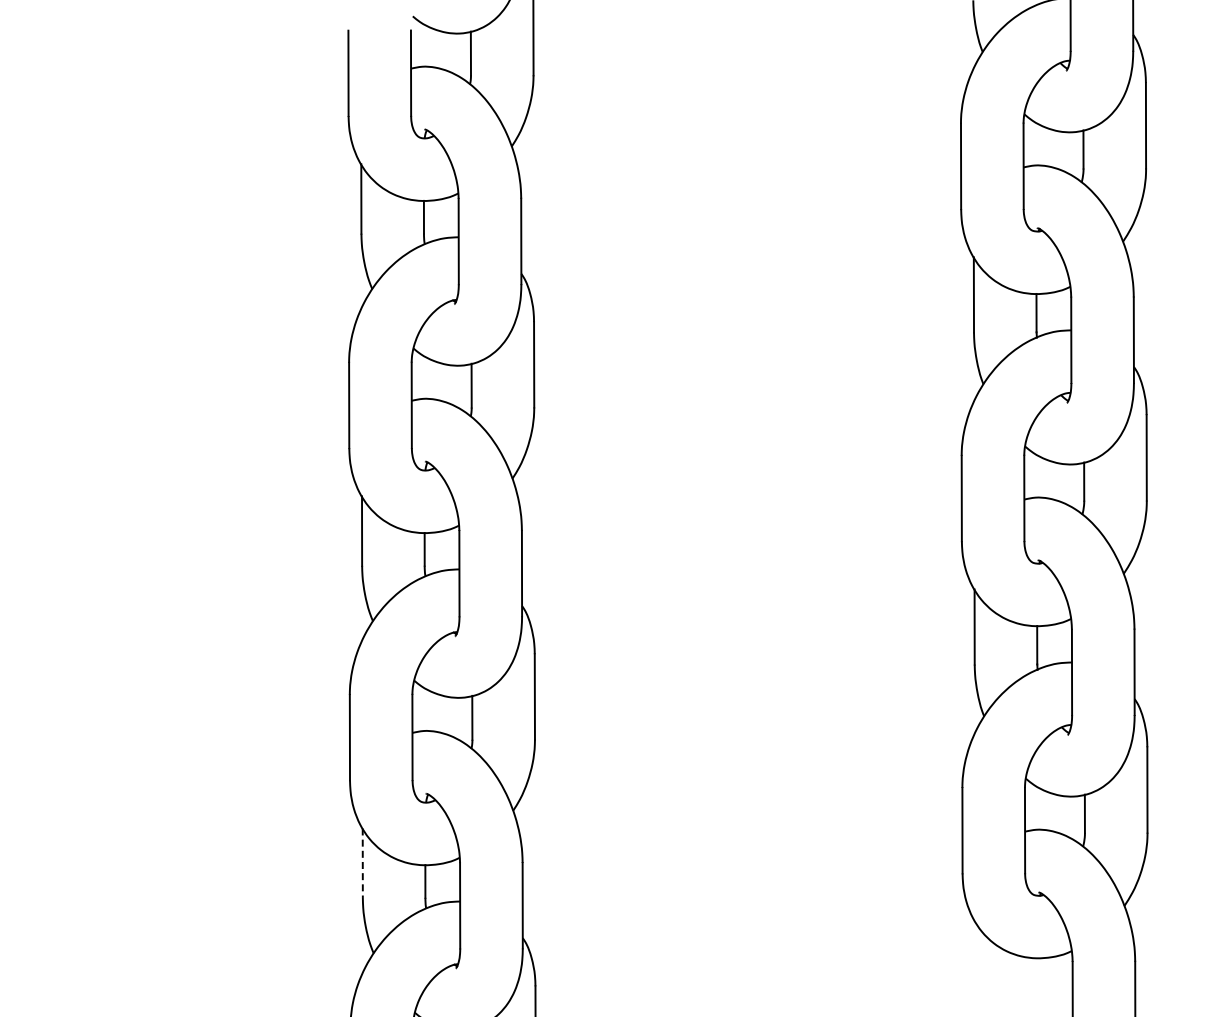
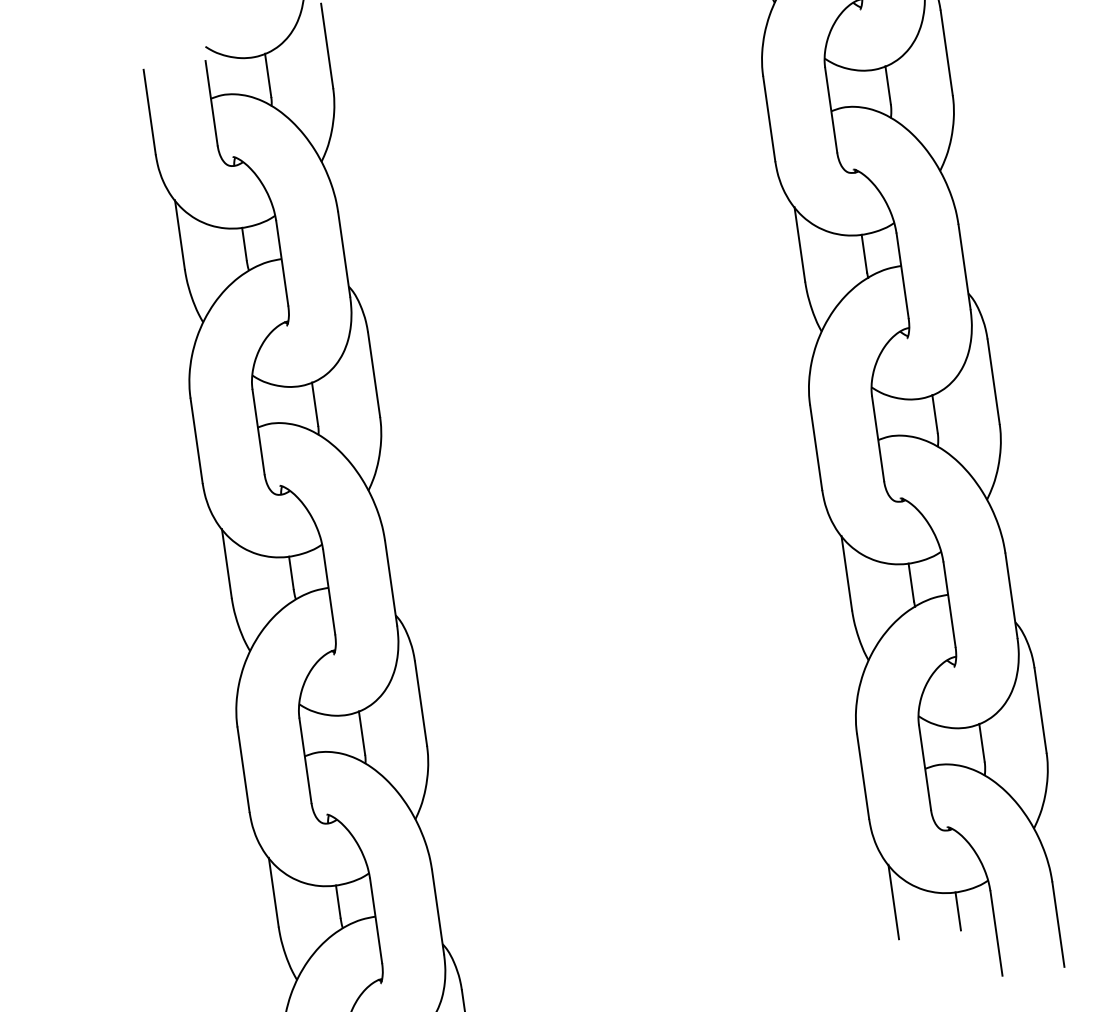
line: (362, 863) -> (273, 892), dashed -> solid
line: (975, 958) -> (893, 901), added
line: (1037, 977) -> (957, 911), added

